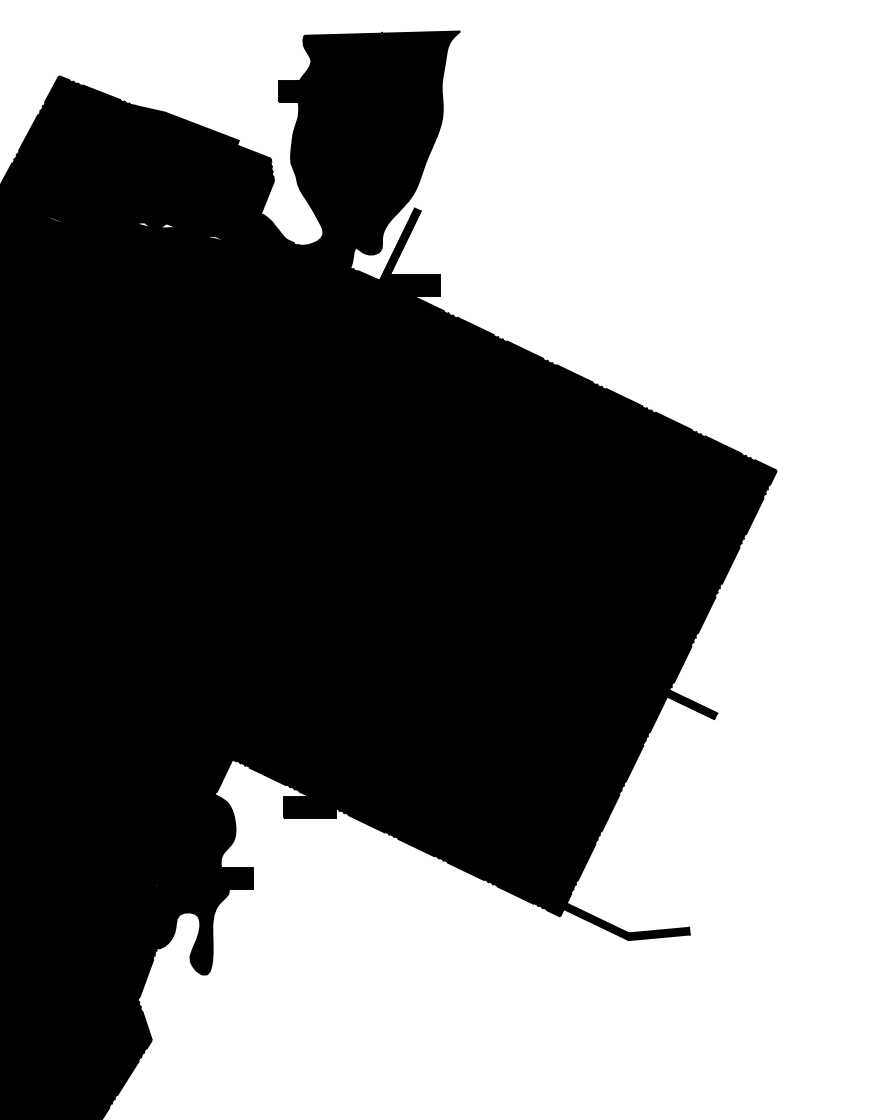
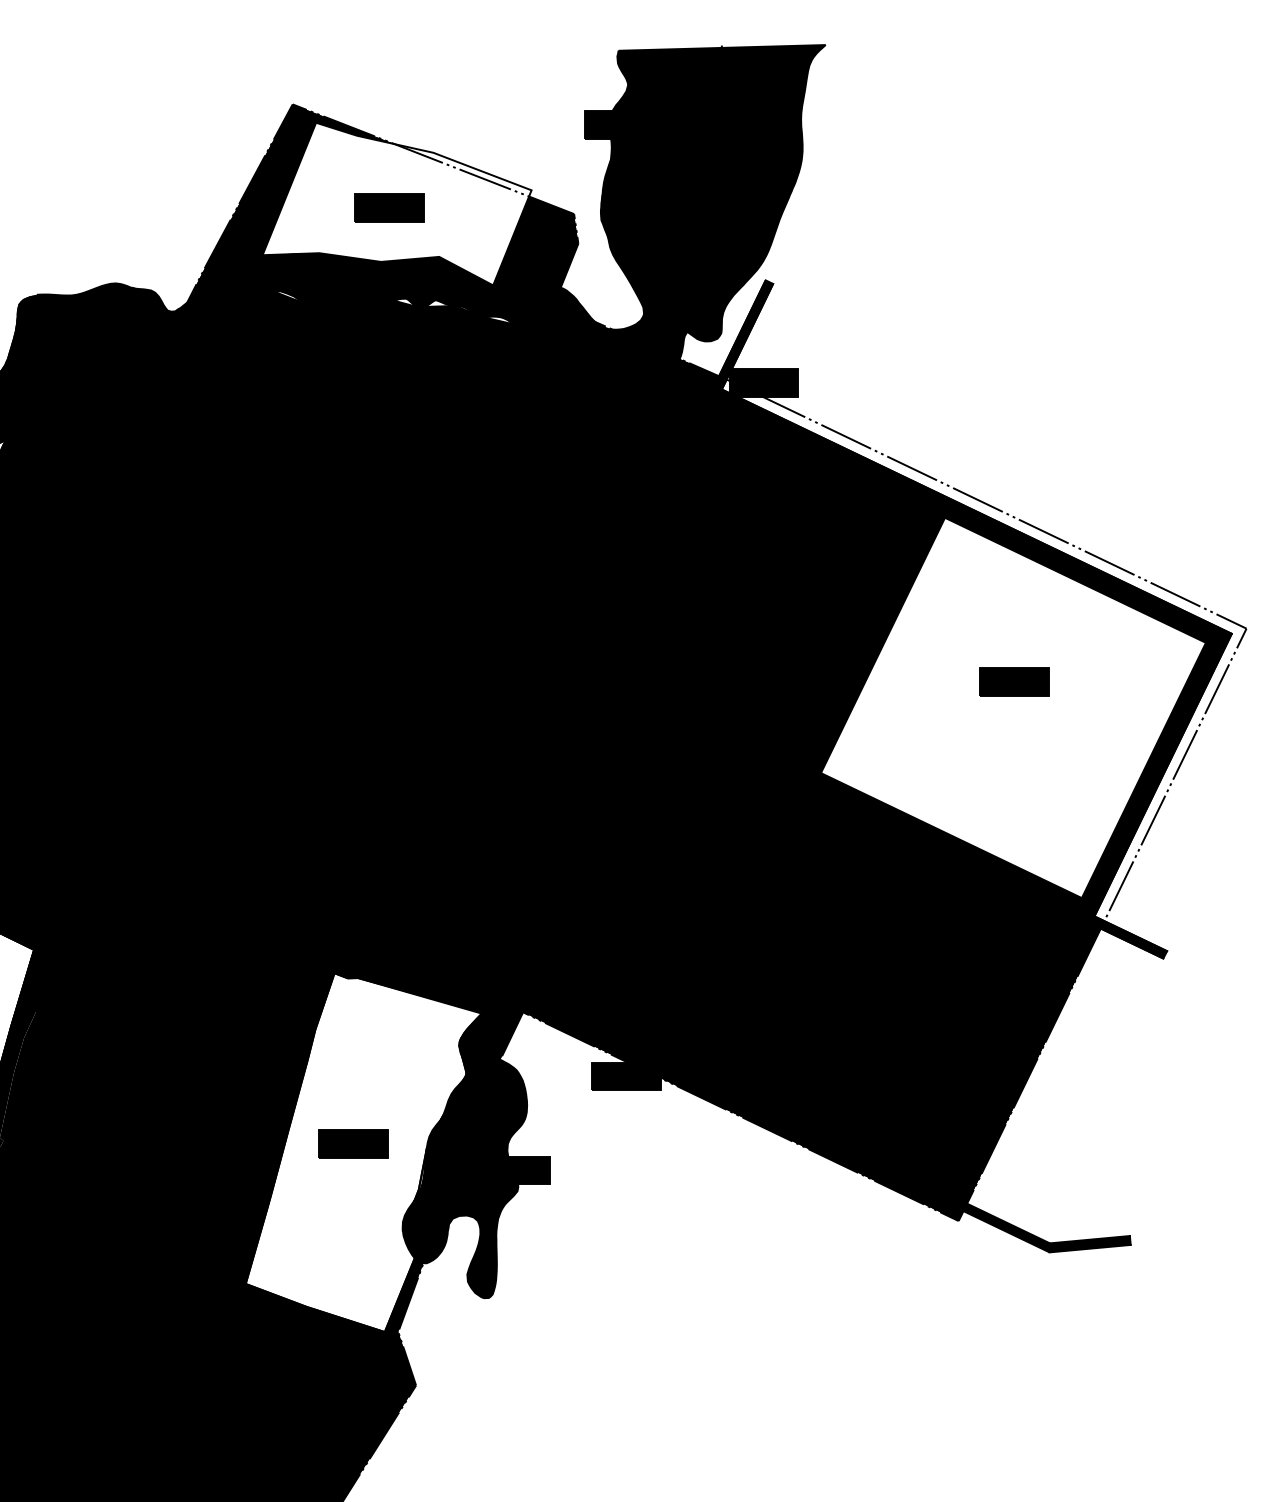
fill: (137, 150) -> (396, 203), removed
fill: (578, 487) -> (983, 650), removed
fill: (600, 530) -> (1012, 707), removed
fill: (112, 864) -> (363, 1152), removed

